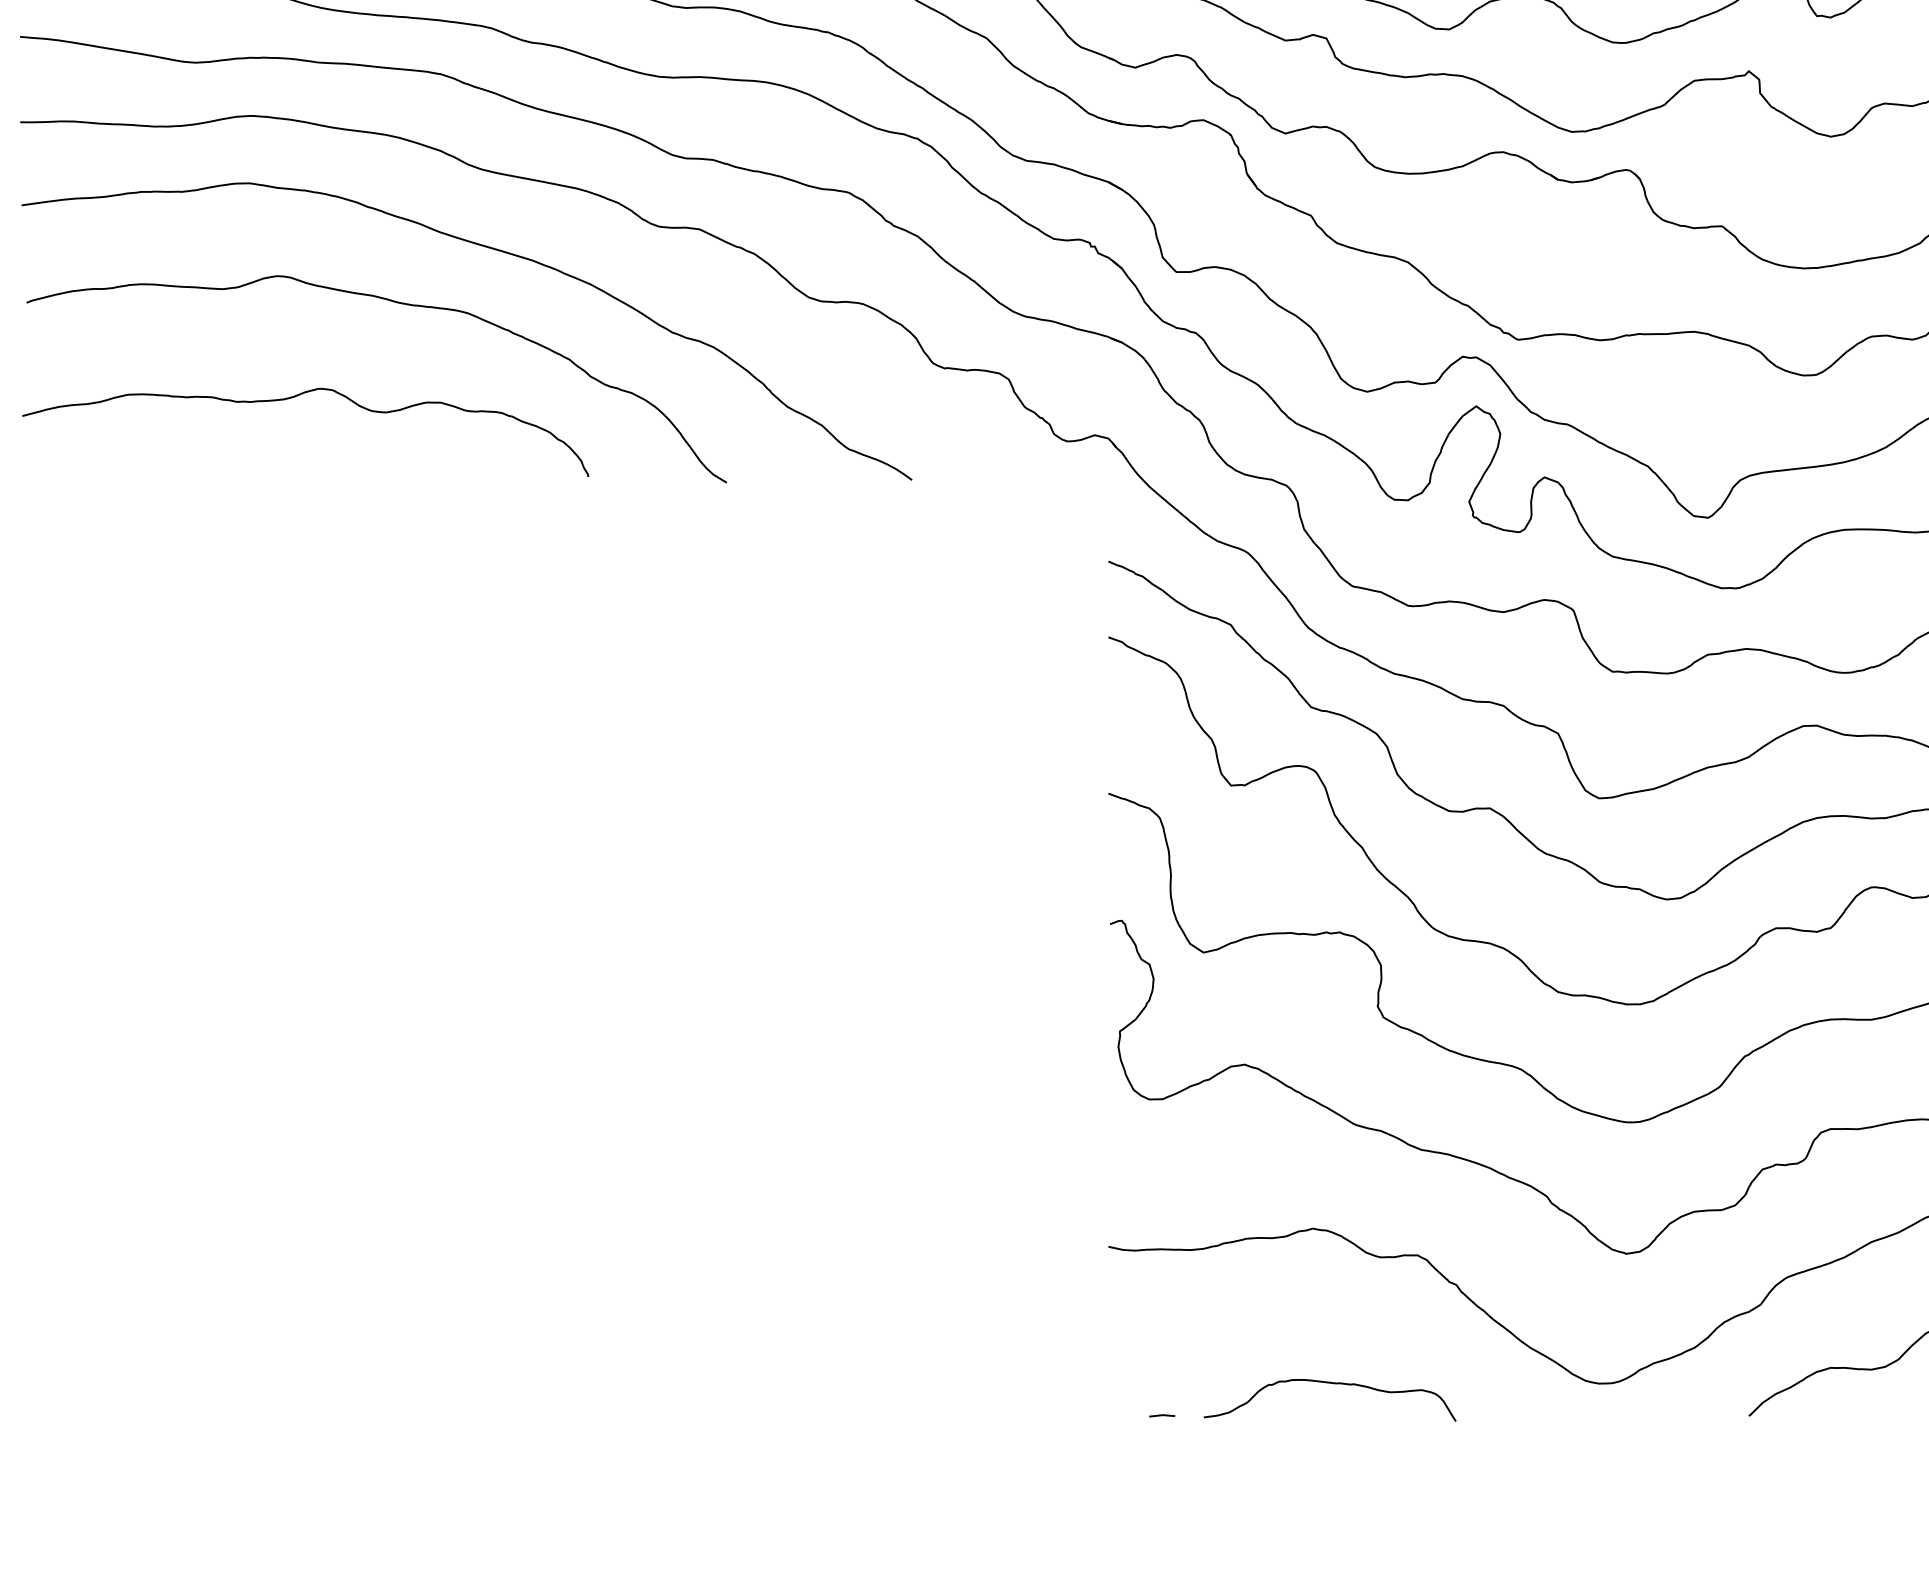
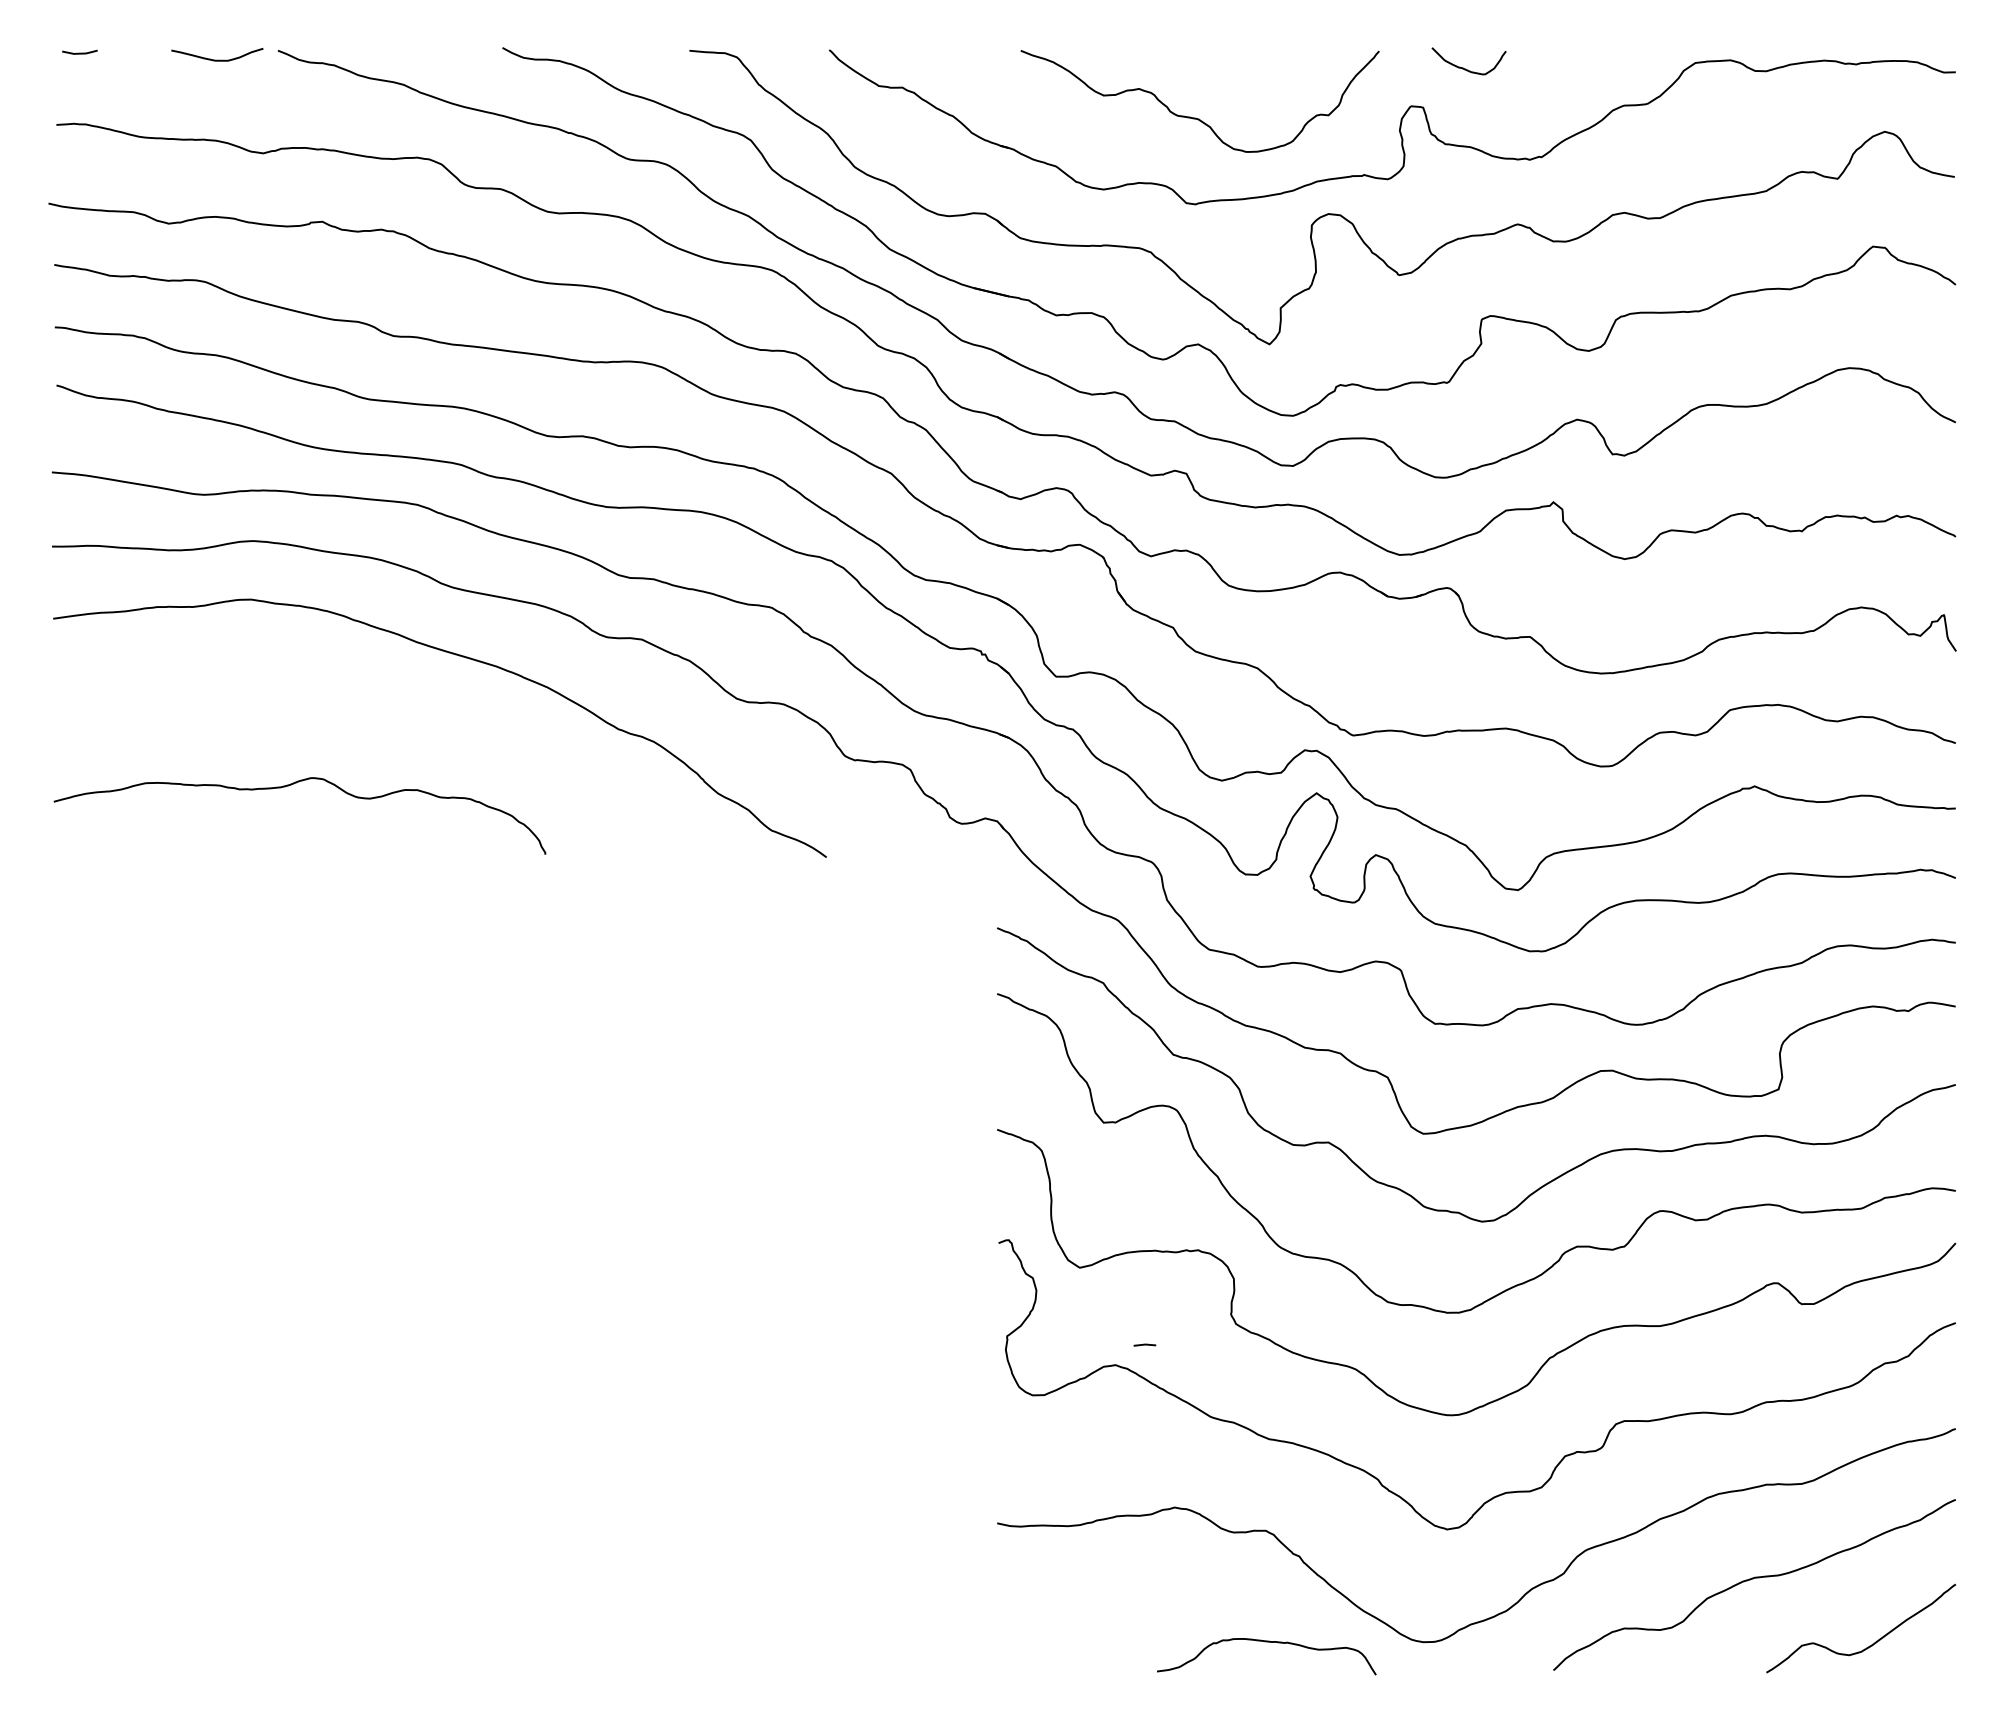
curve: (393, 302) -> (376, 703), removed
curve: (1329, 1384) -> (1266, 1642), moved
line: (1161, 1415) -> (1144, 1344), moved

